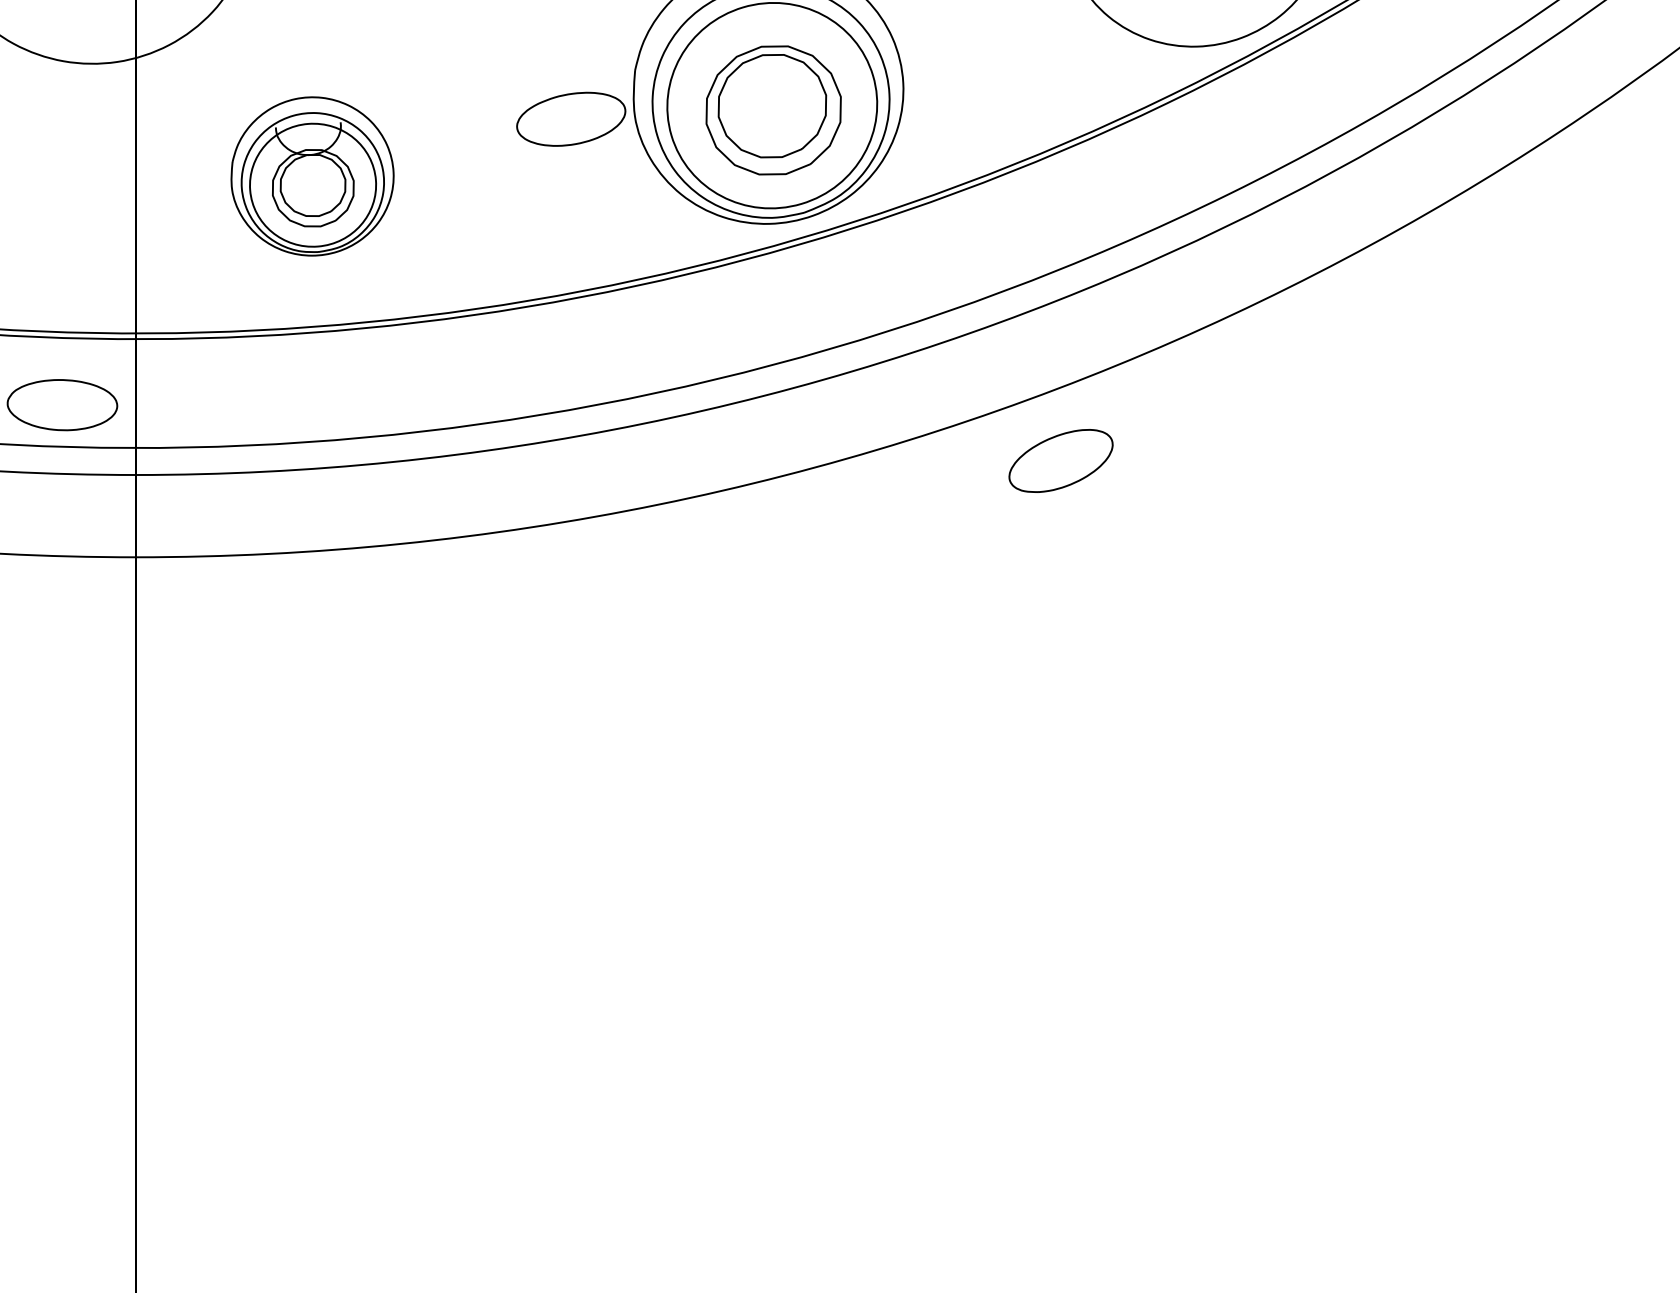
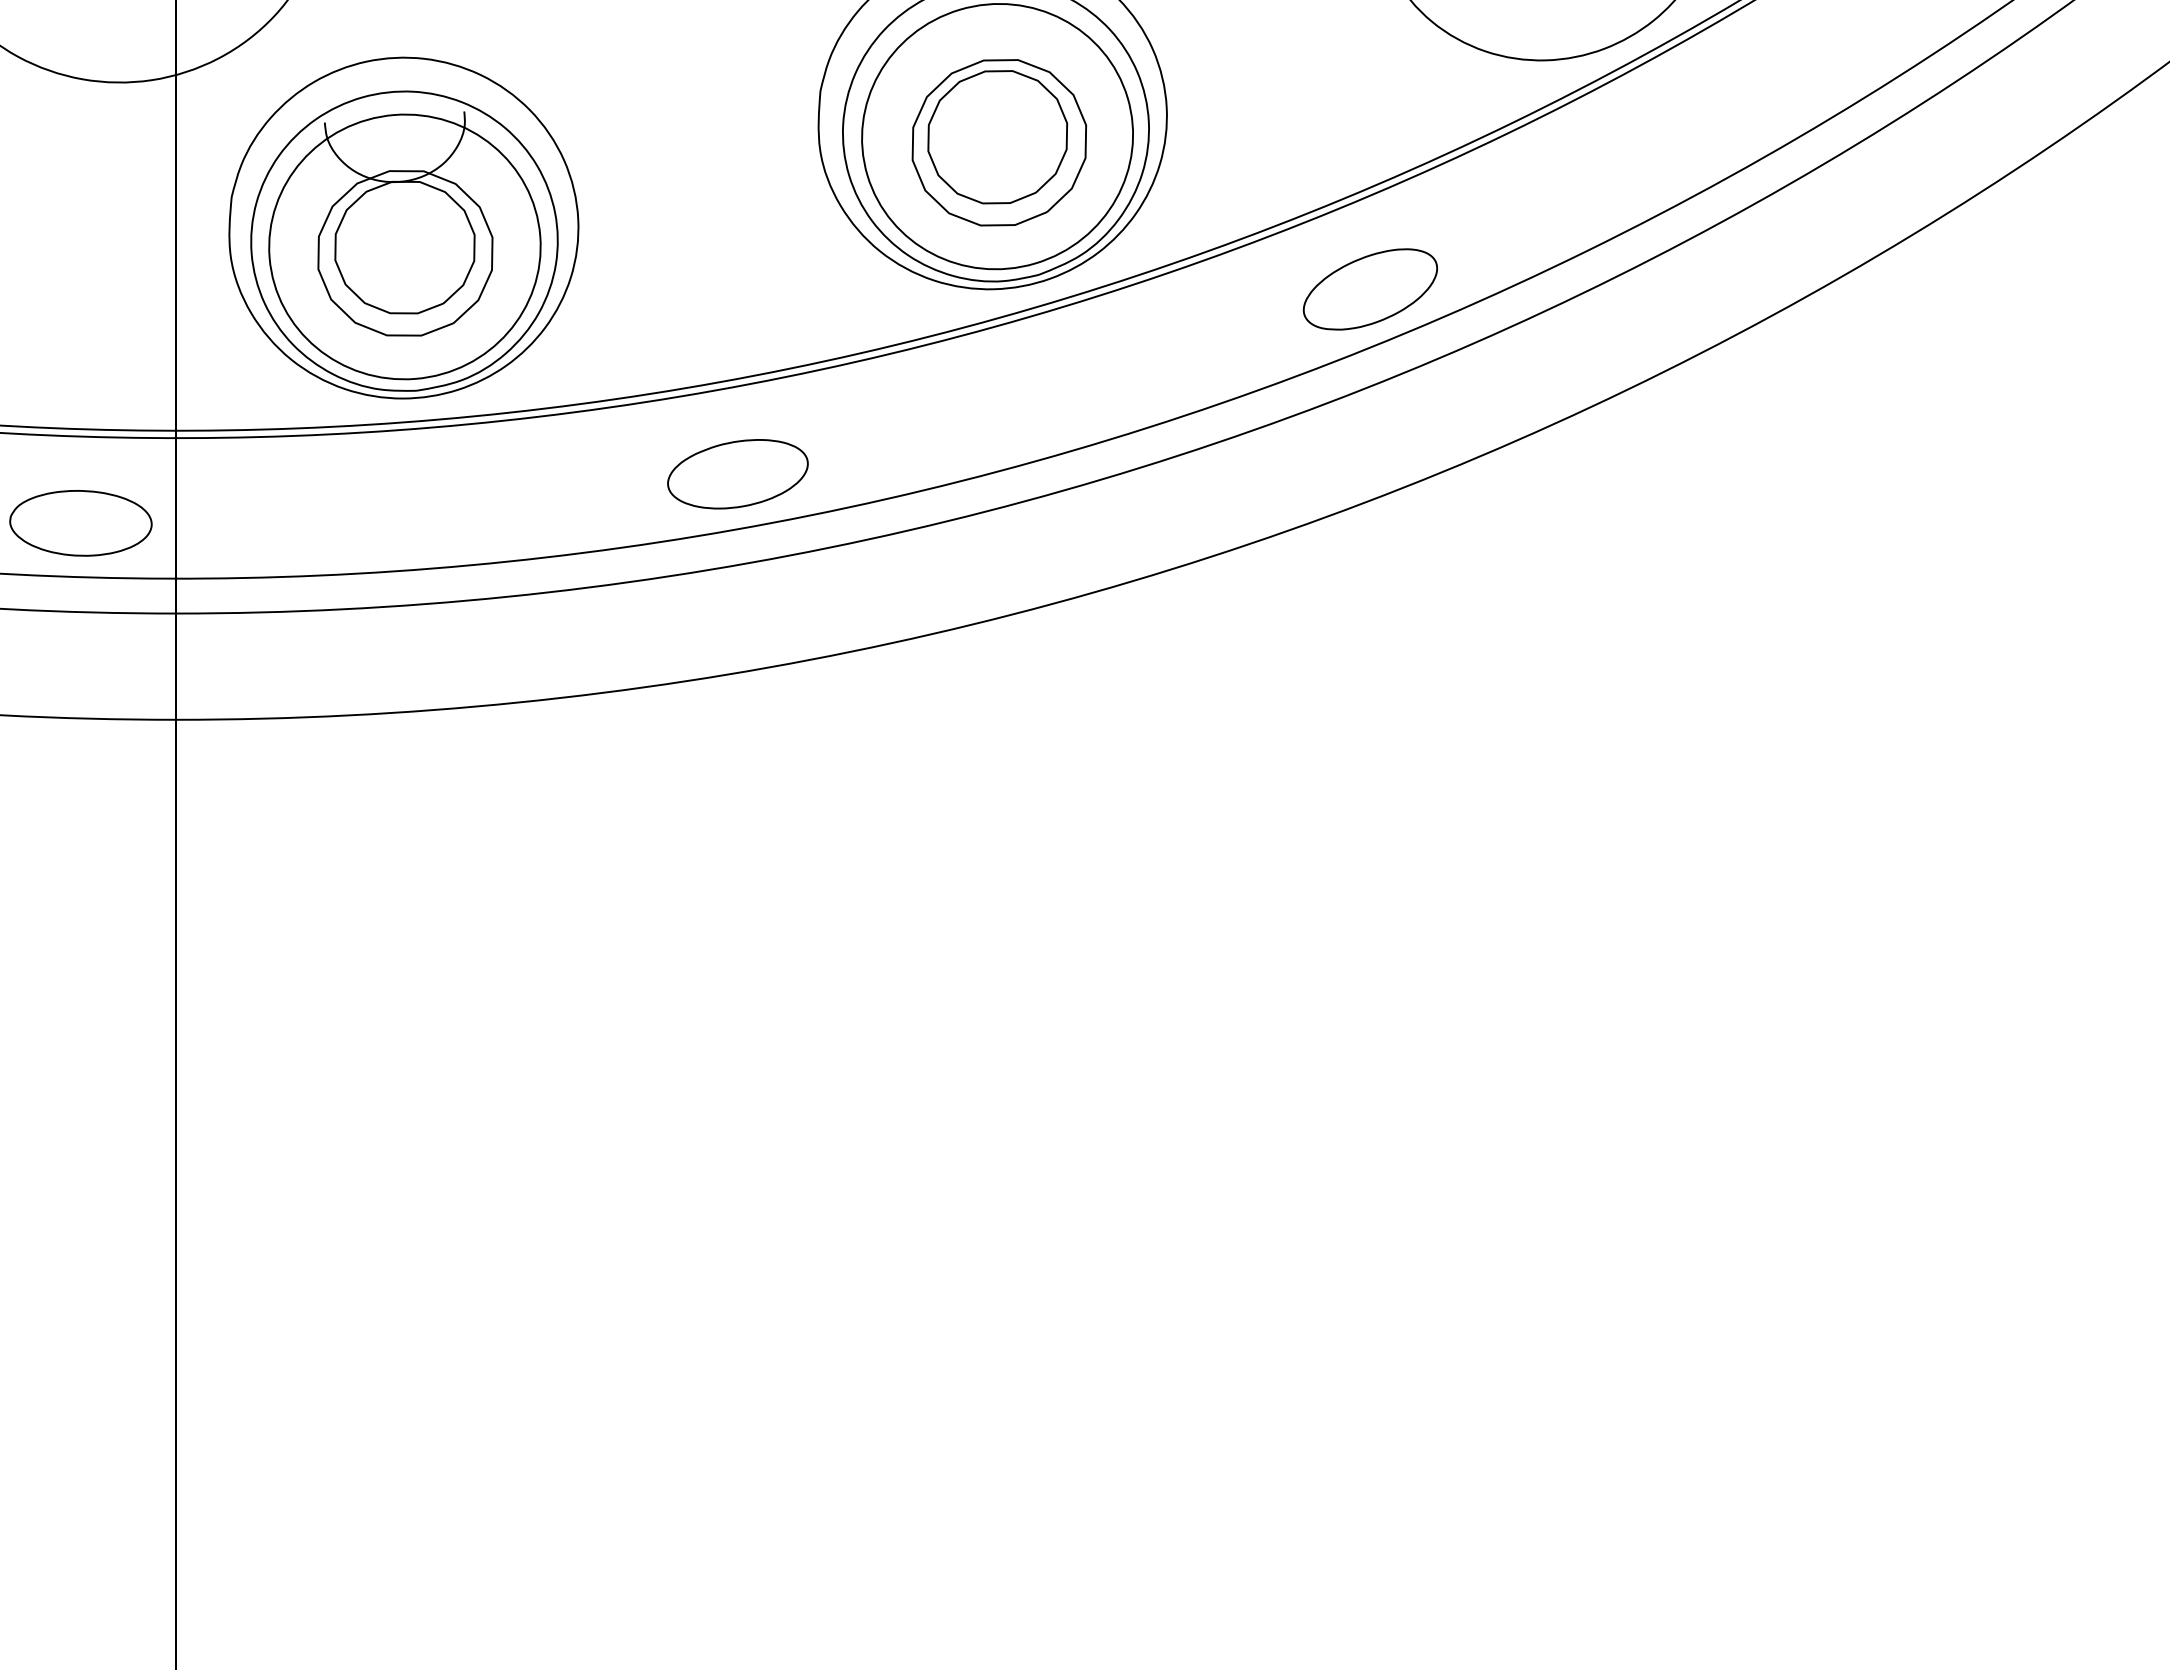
part: (570, 119) -> (737, 474), moved
part: (312, 176) -> (403, 227), size x1.67
part: (1061, 461) -> (1370, 289), moved

